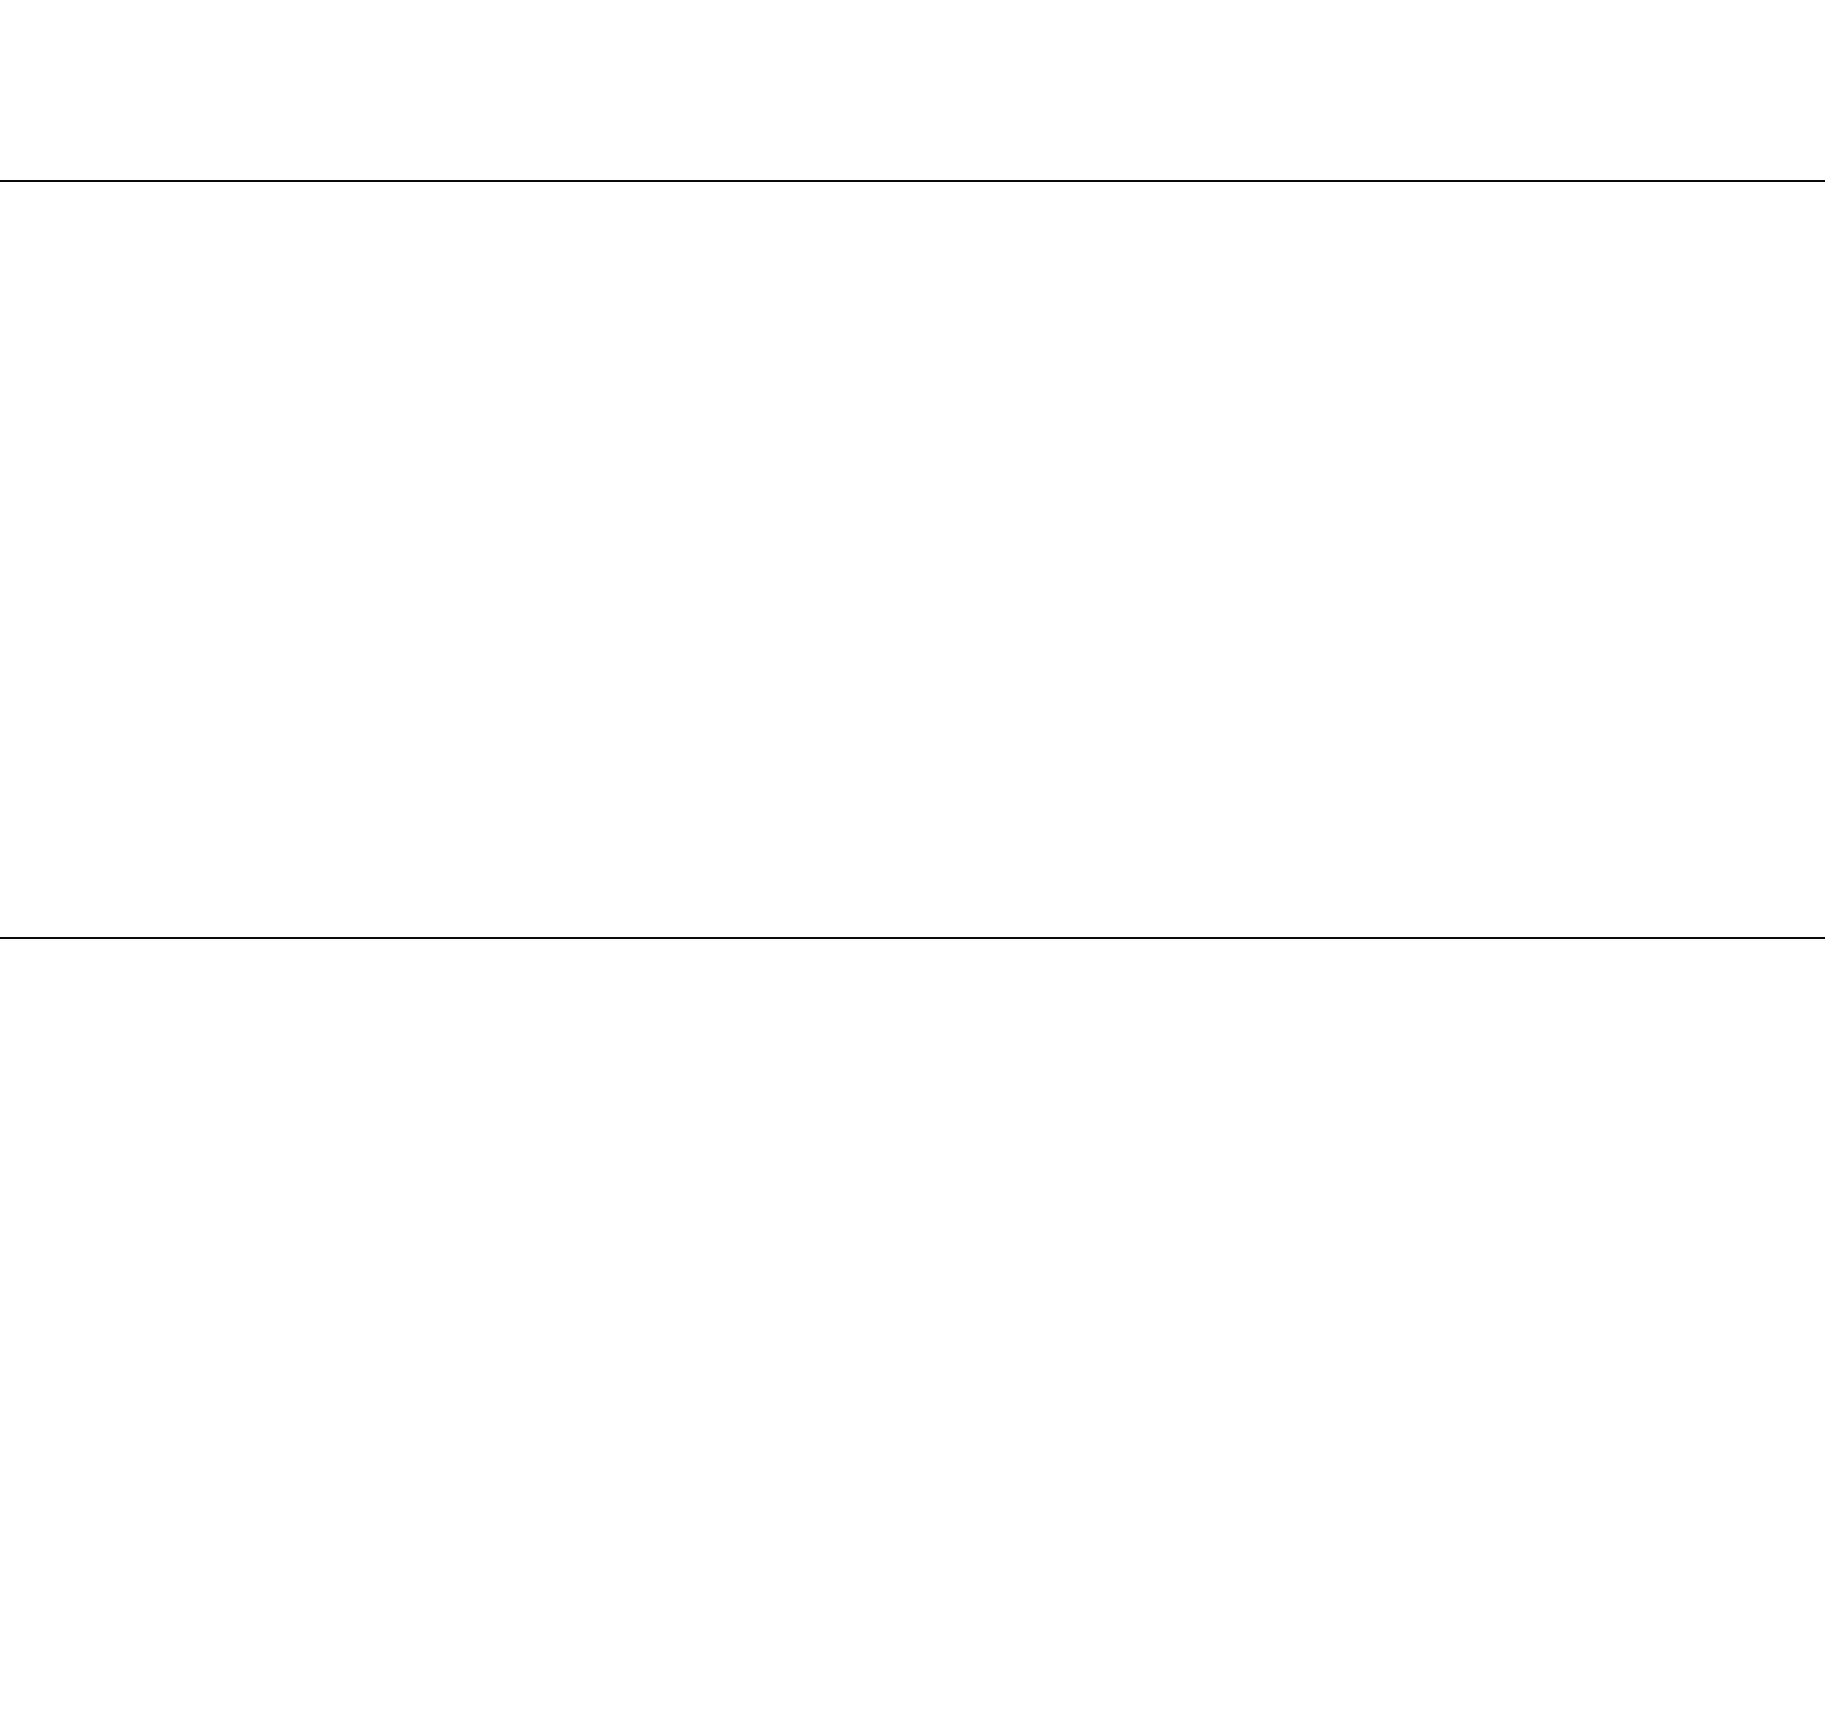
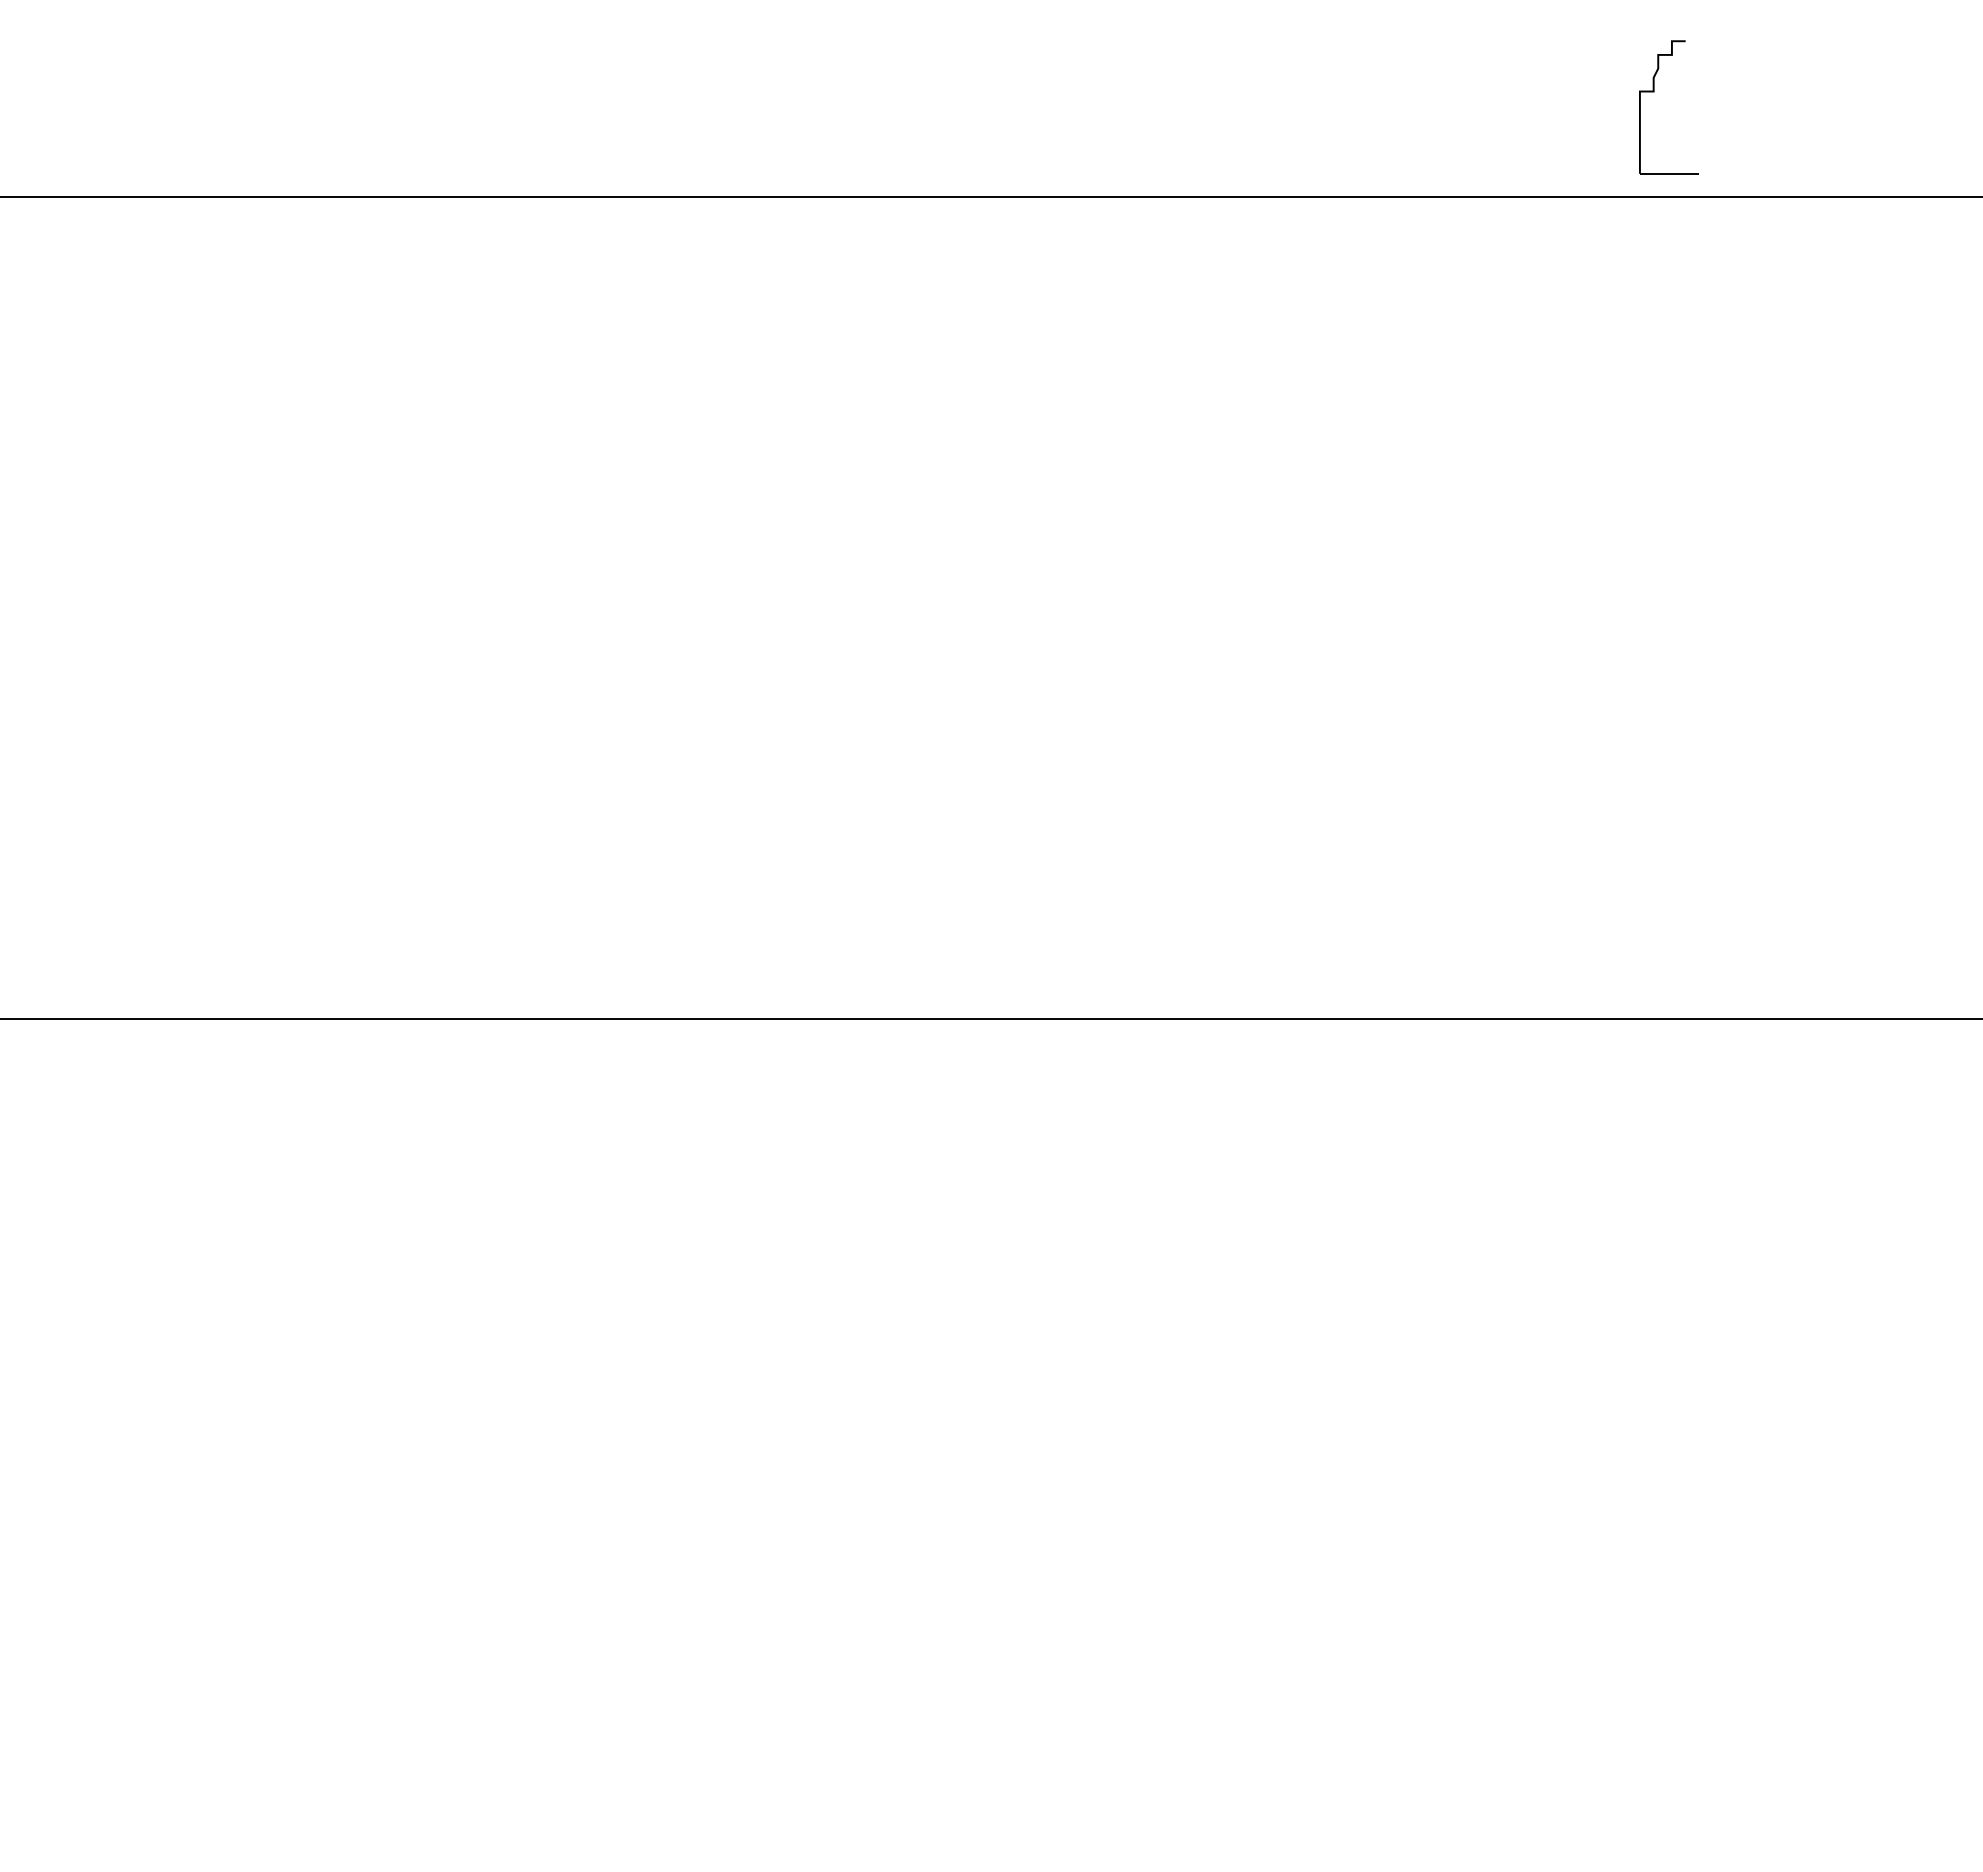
part: (1522, 85) -> (1654, 92), added

